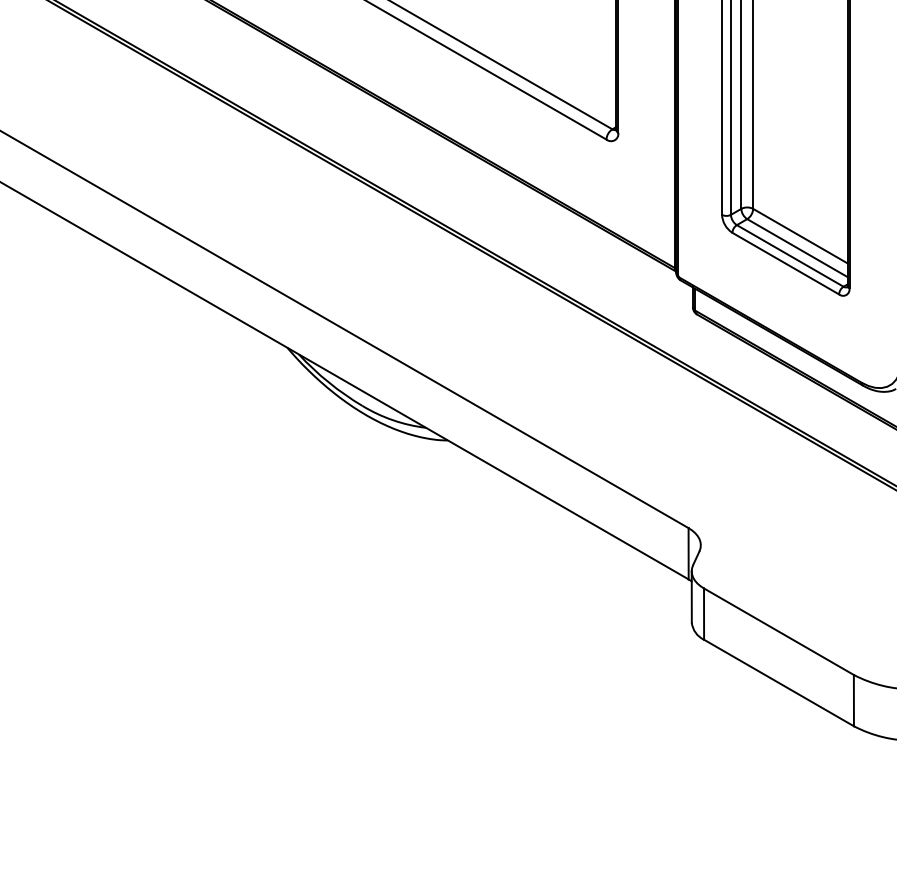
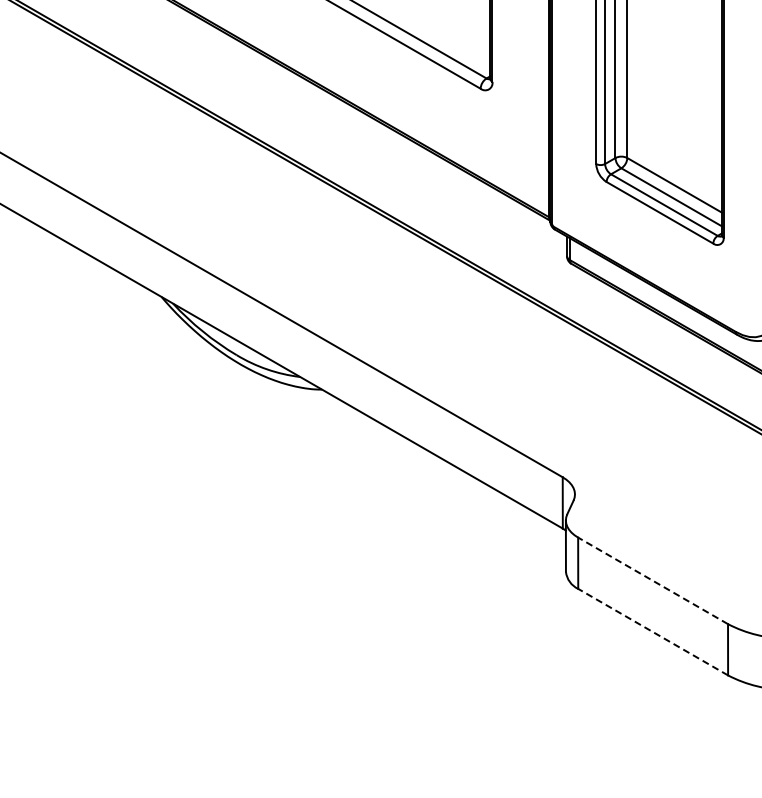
line: (778, 631) -> (652, 580), solid -> dashed
line: (779, 683) -> (653, 632), solid -> dashed

